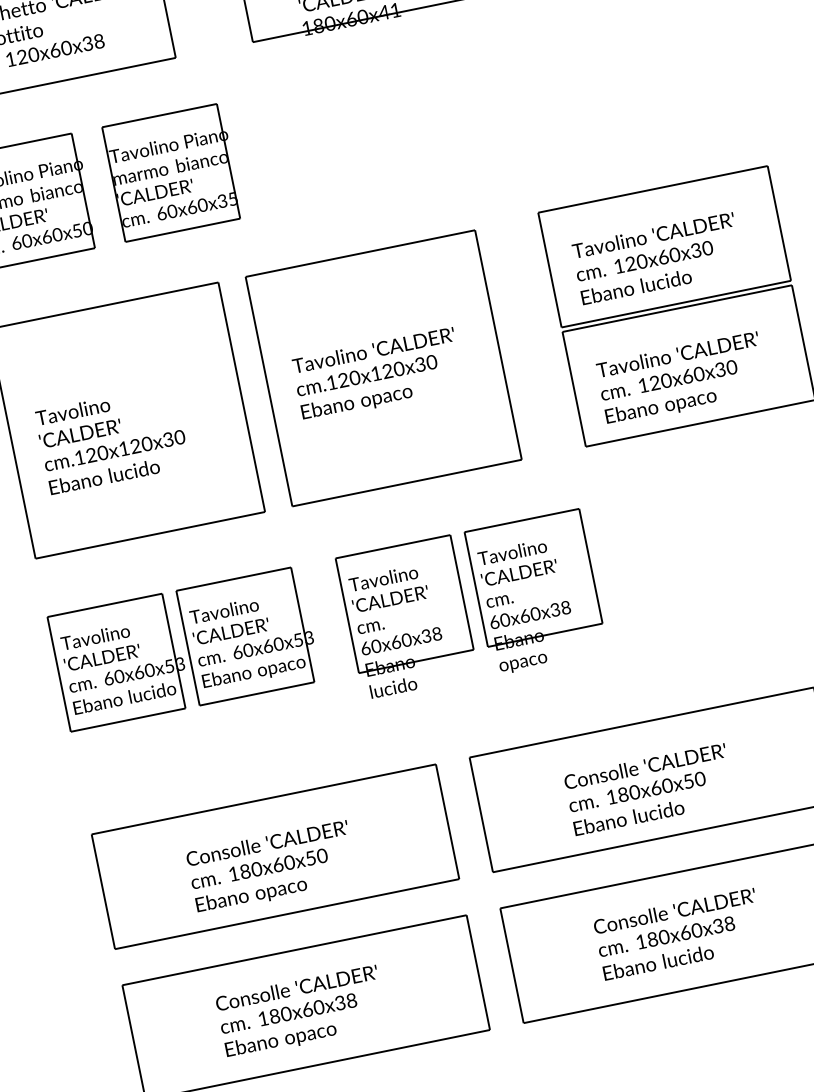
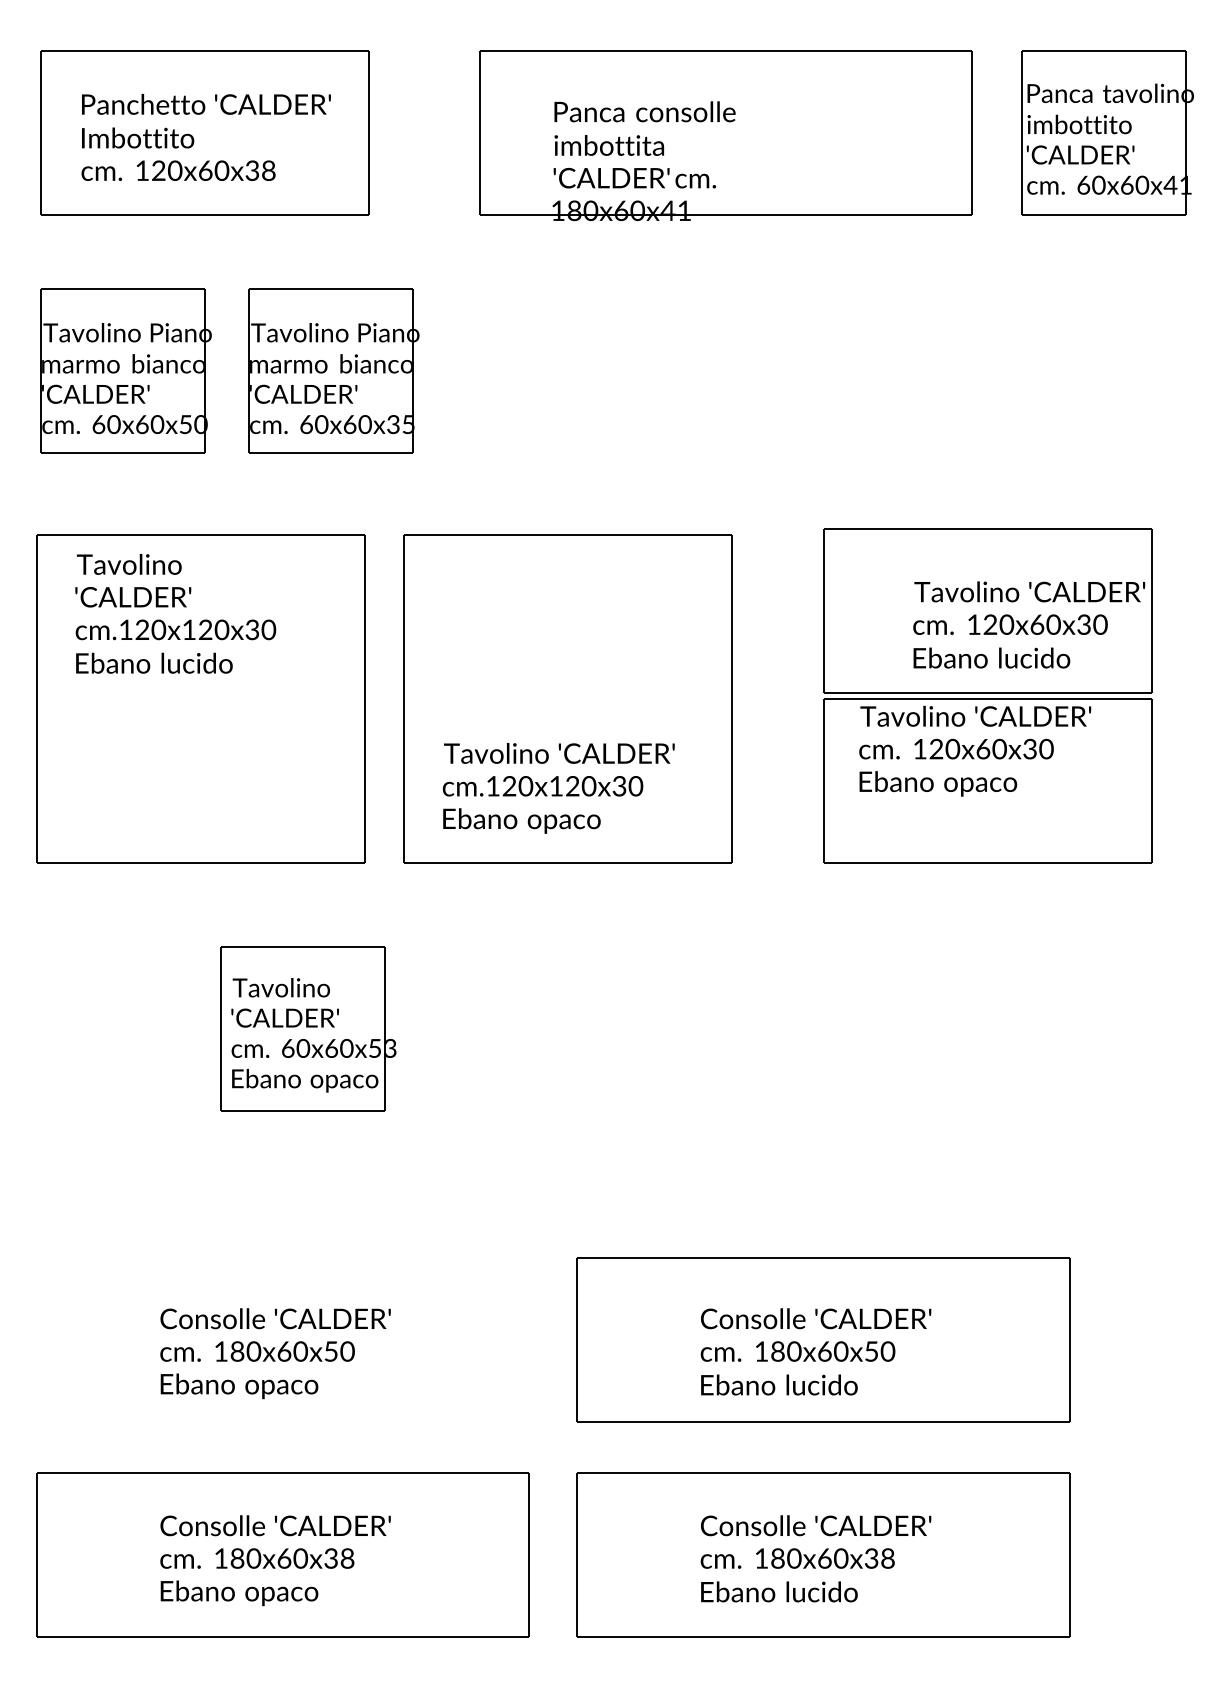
text: (657, 258) -> (1029, 624), moved
text: (378, 374) -> (558, 788), moved
text: (682, 378) -> (975, 750), moved
text: (112, 439) -> (175, 613), moved
part: (535, 592) -> (714, 1049), removed
part: (406, 617) -> (530, 1047), removed
part: (120, 661) -> (124, 1028), removed
part: (275, 856) -> (282, 1339), removed

